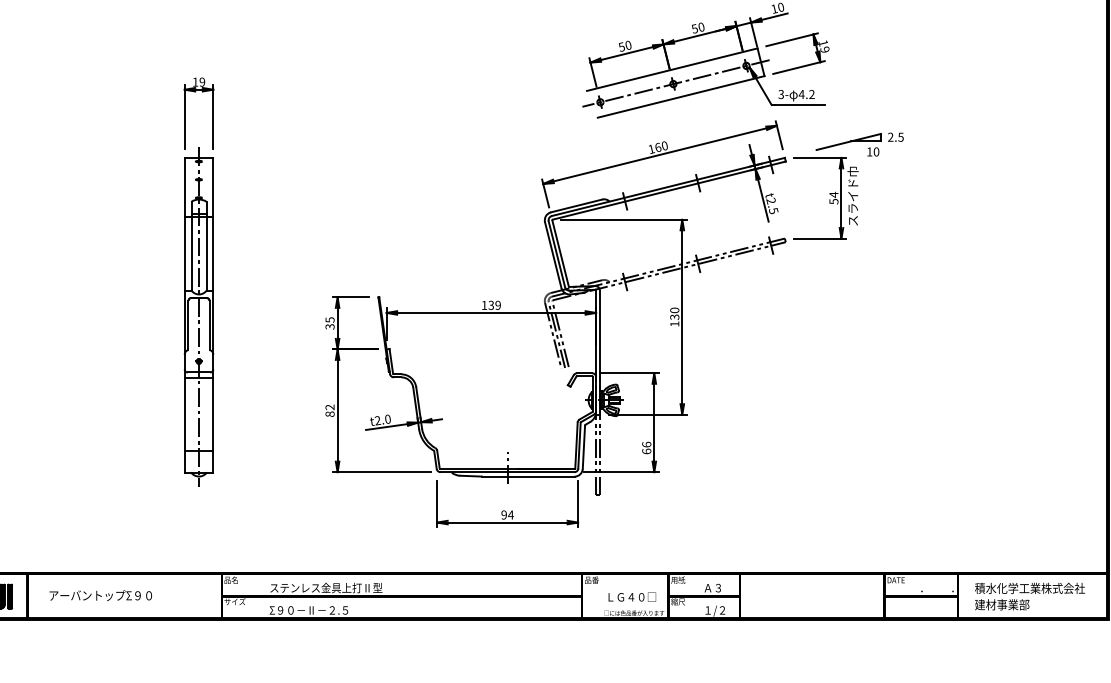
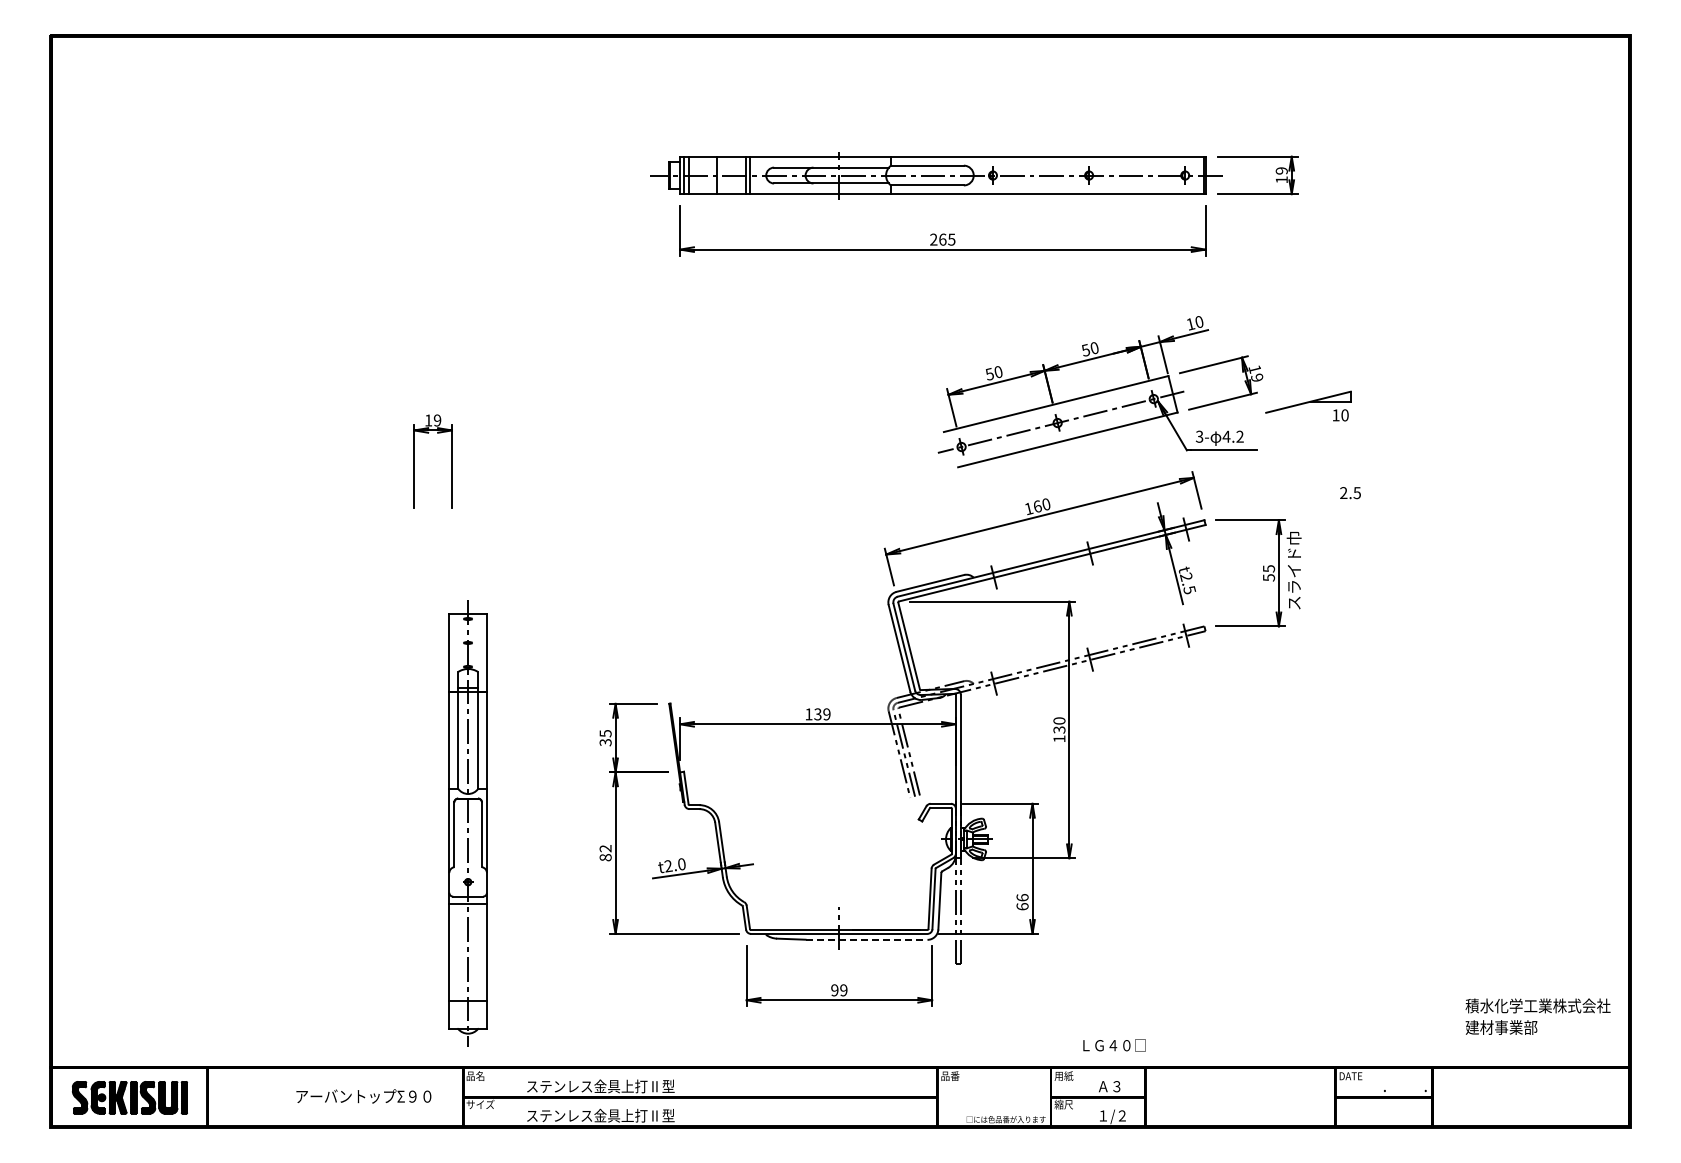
part: (848, 144) -> (1308, 405), moved
text: (834, 194) -> (1269, 568), 54 -> 55
part: (198, 316) -> (467, 823), moved
line: (528, 476) -> (866, 939), solid -> dashed
text: (510, 515) -> (843, 990), 94 -> 99
text: (100, 595) -> (363, 1096), moved
text: (1029, 596) -> (1537, 1016), moved
text: (632, 597) -> (1114, 1045), moved
text: (326, 610) -> (600, 1115), Σ９０－Ⅱ－２.５ -> ステンレス金具上打Ⅱ型

